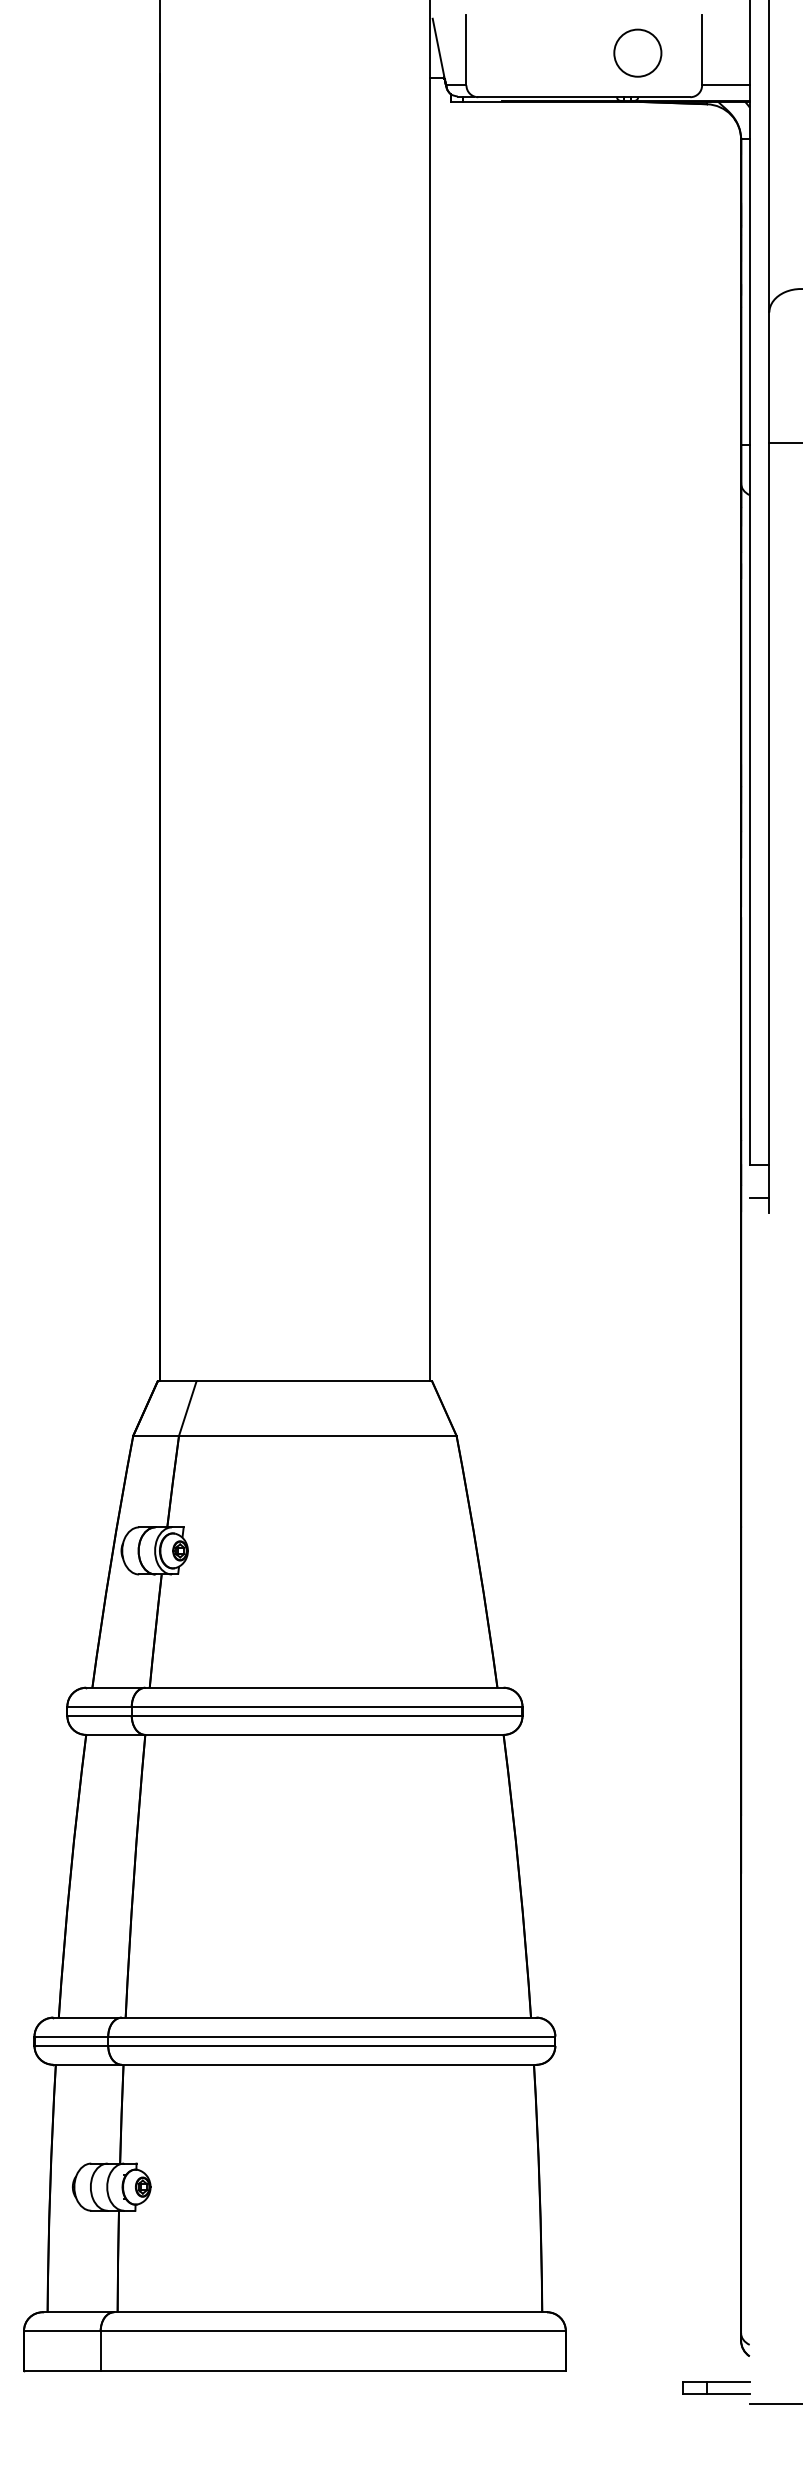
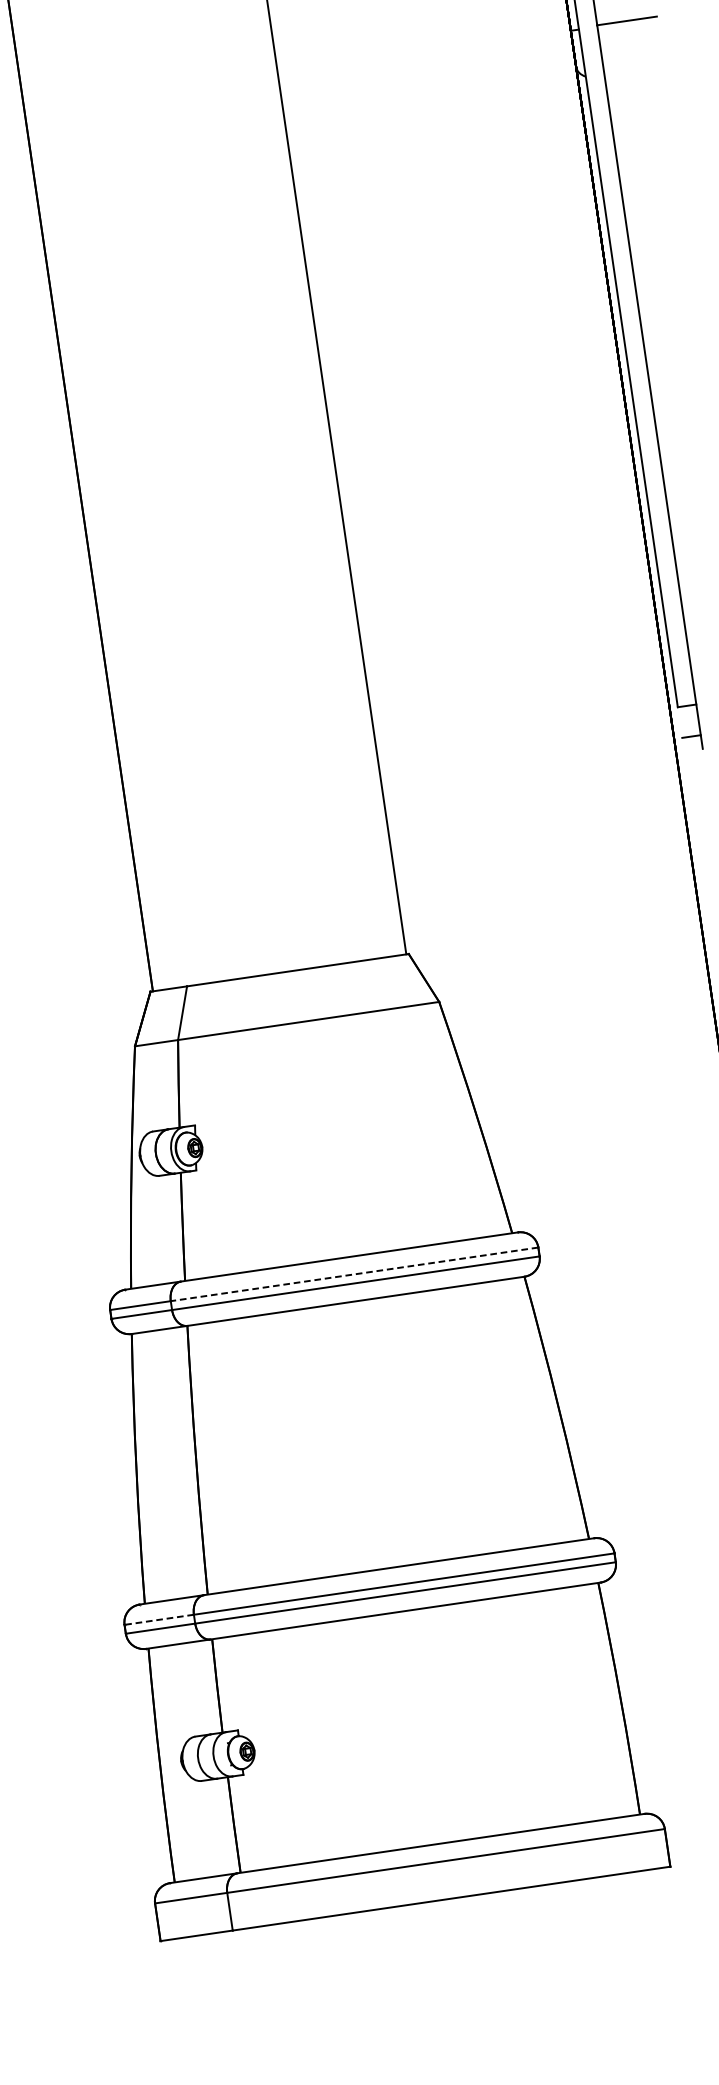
line: (326, 1706) -> (353, 1274), solid -> dashed
line: (71, 2036) -> (159, 1619), solid -> dashed

